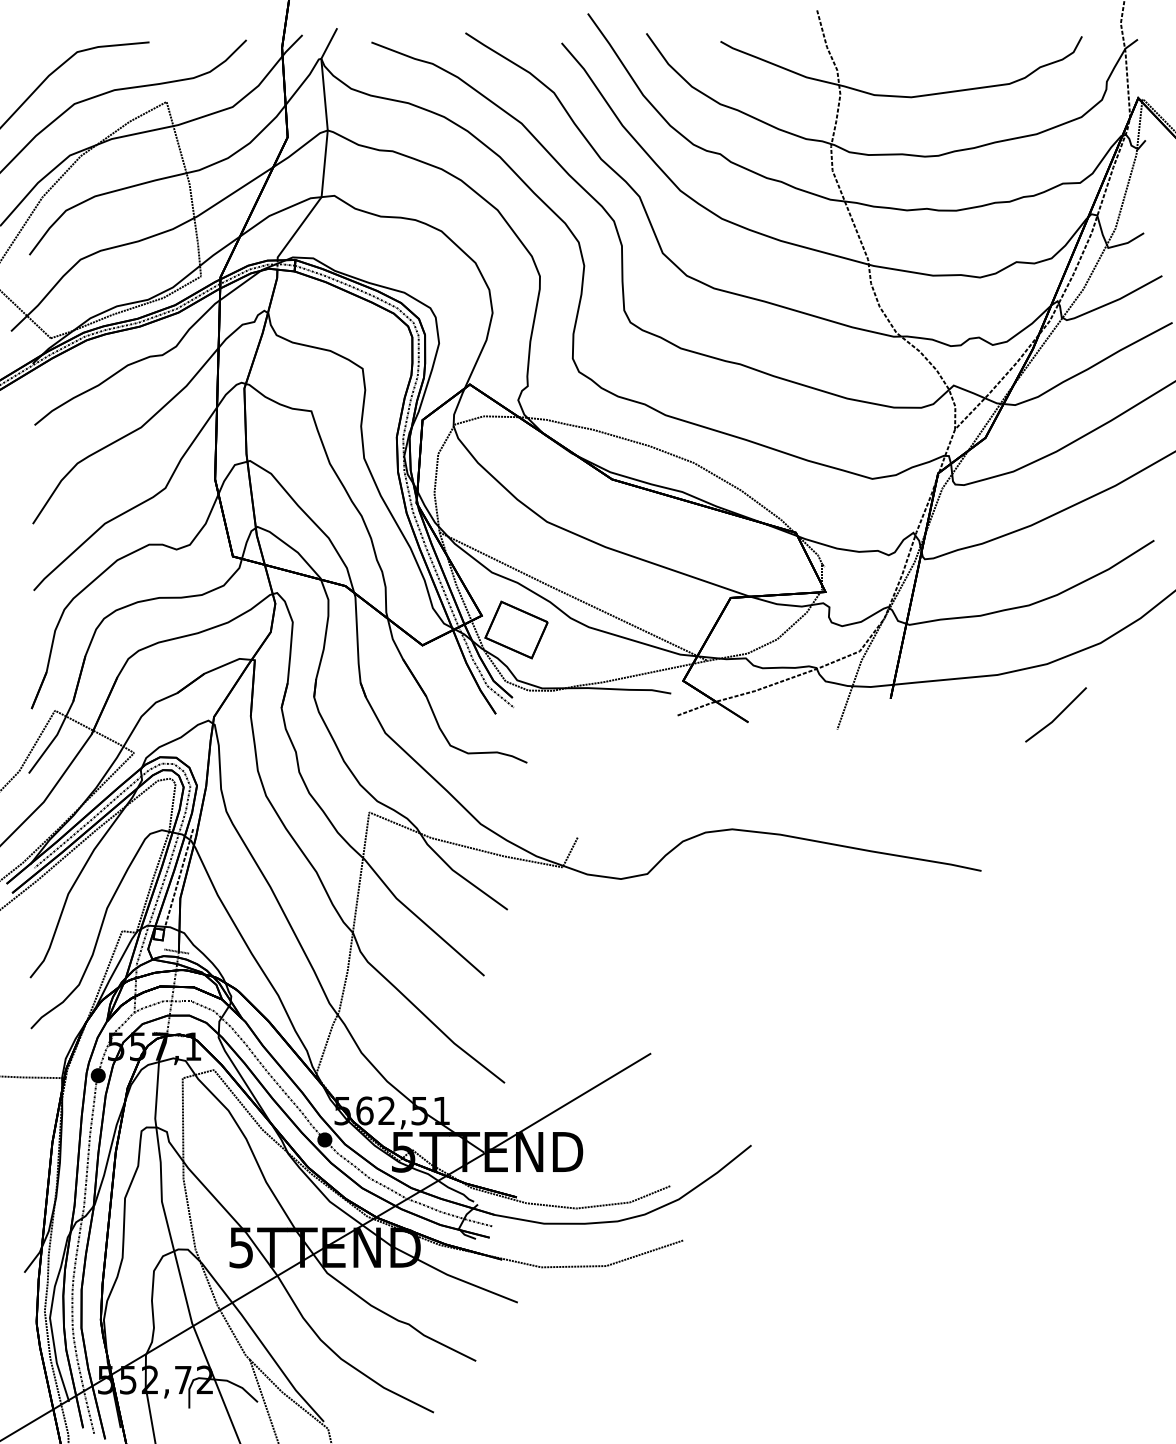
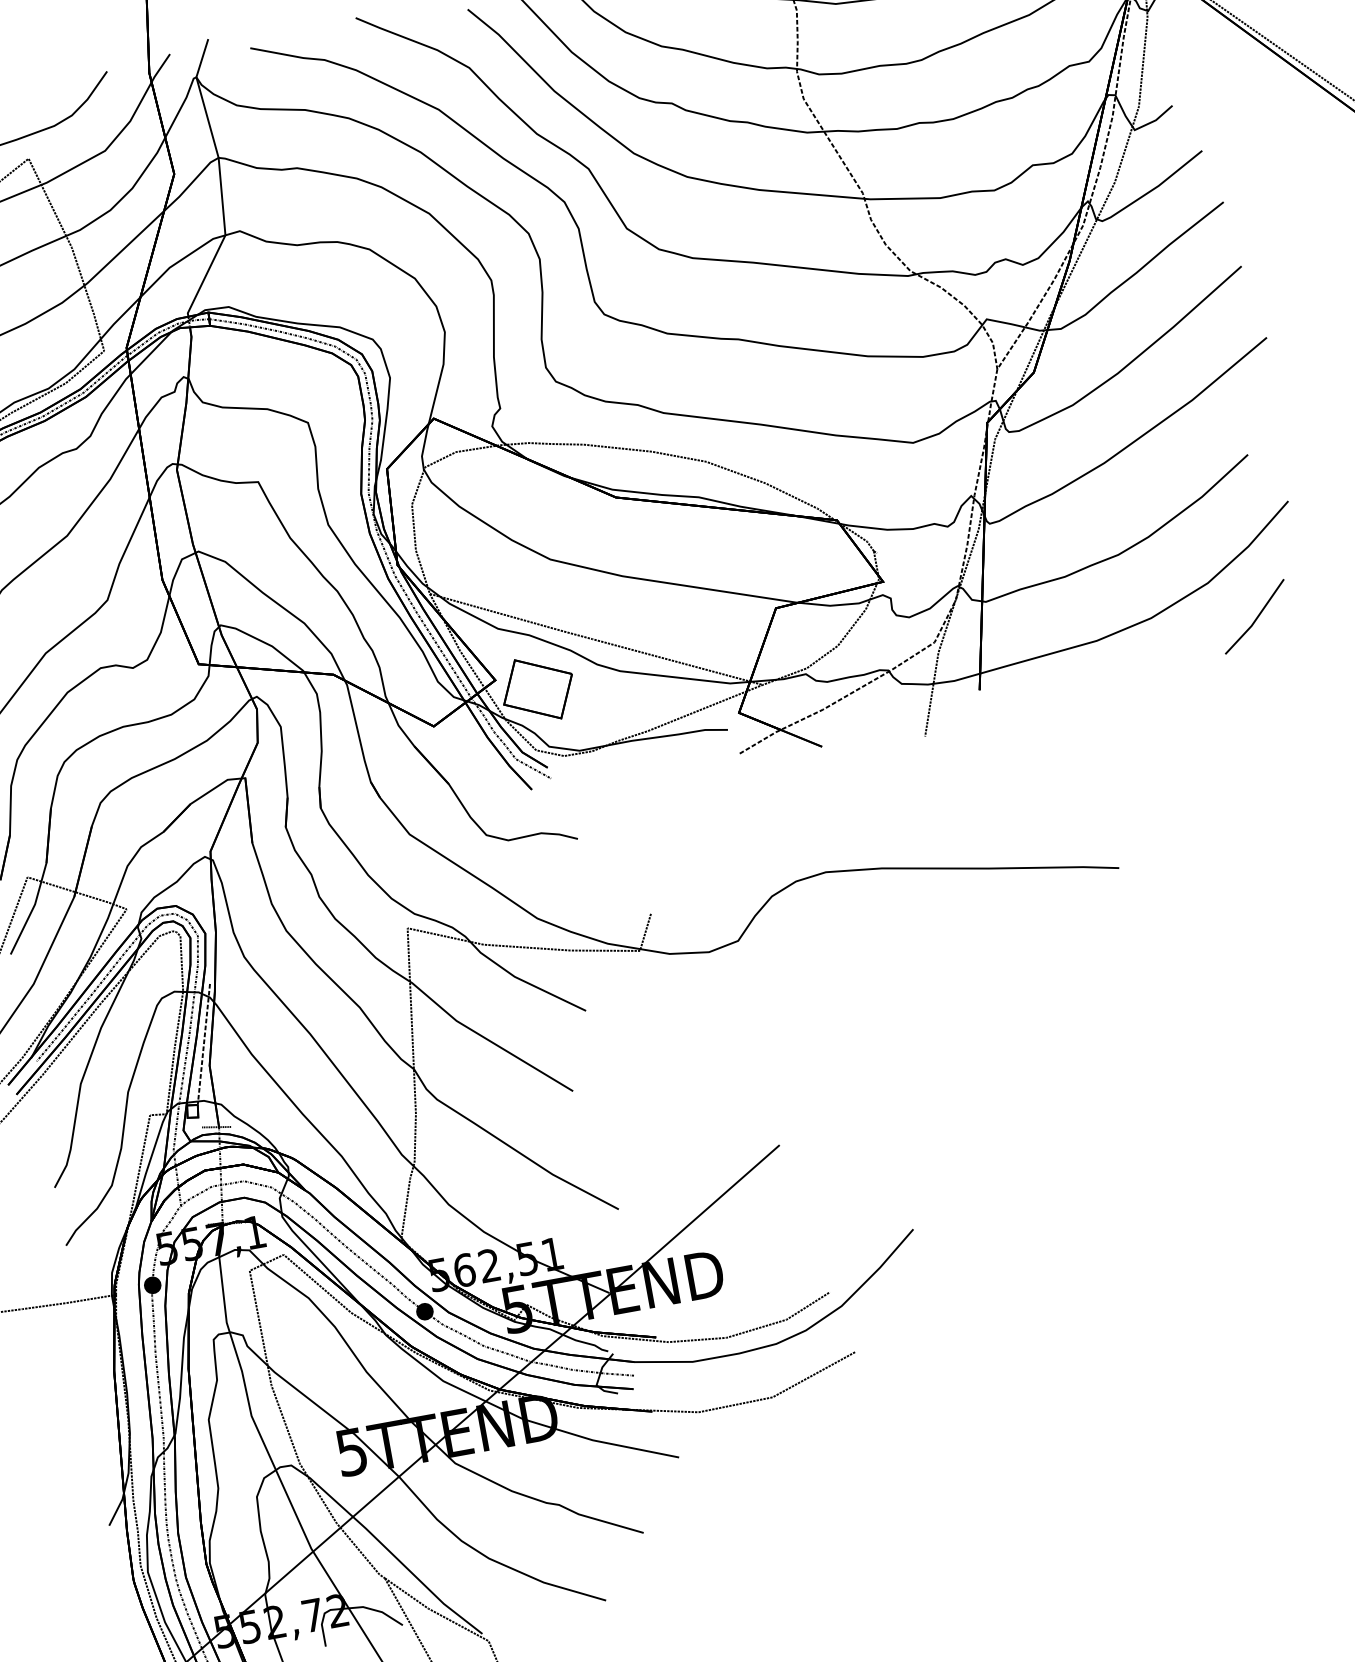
line: (1057, 715) -> (1256, 617), moved

